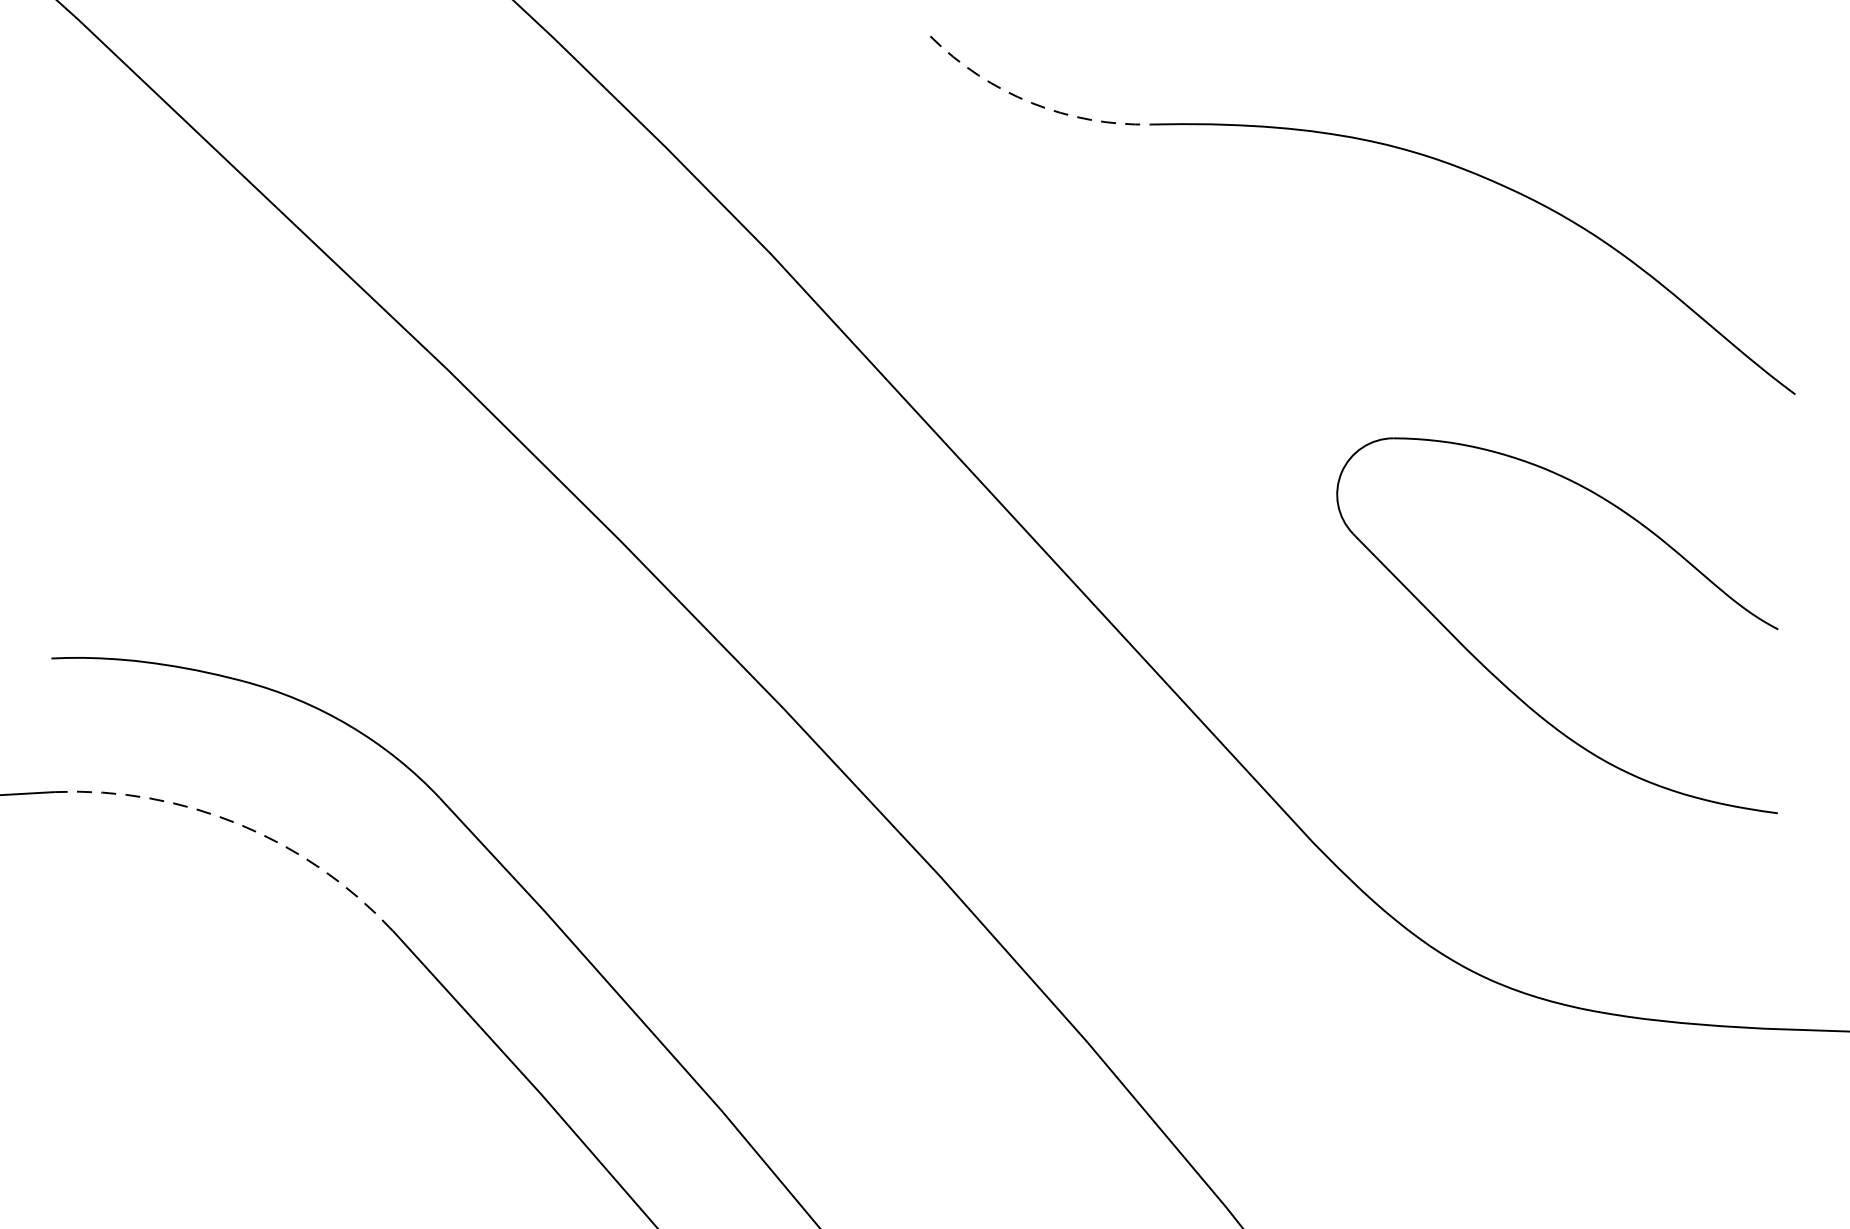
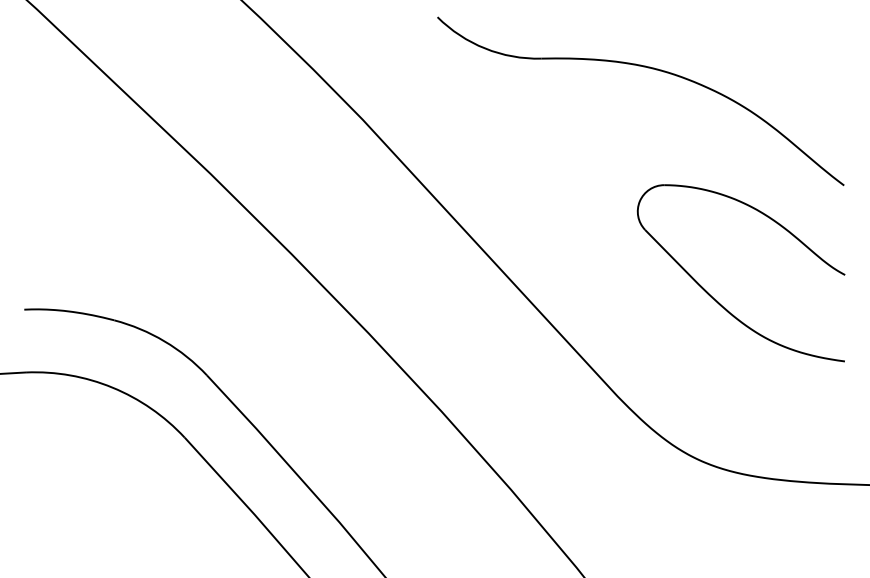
arc: (1032, 102) -> (485, 48), dashed -> solid
part: (1506, 683) -> (717, 300), moved
arc: (239, 824) -> (112, 387), dashed -> solid

